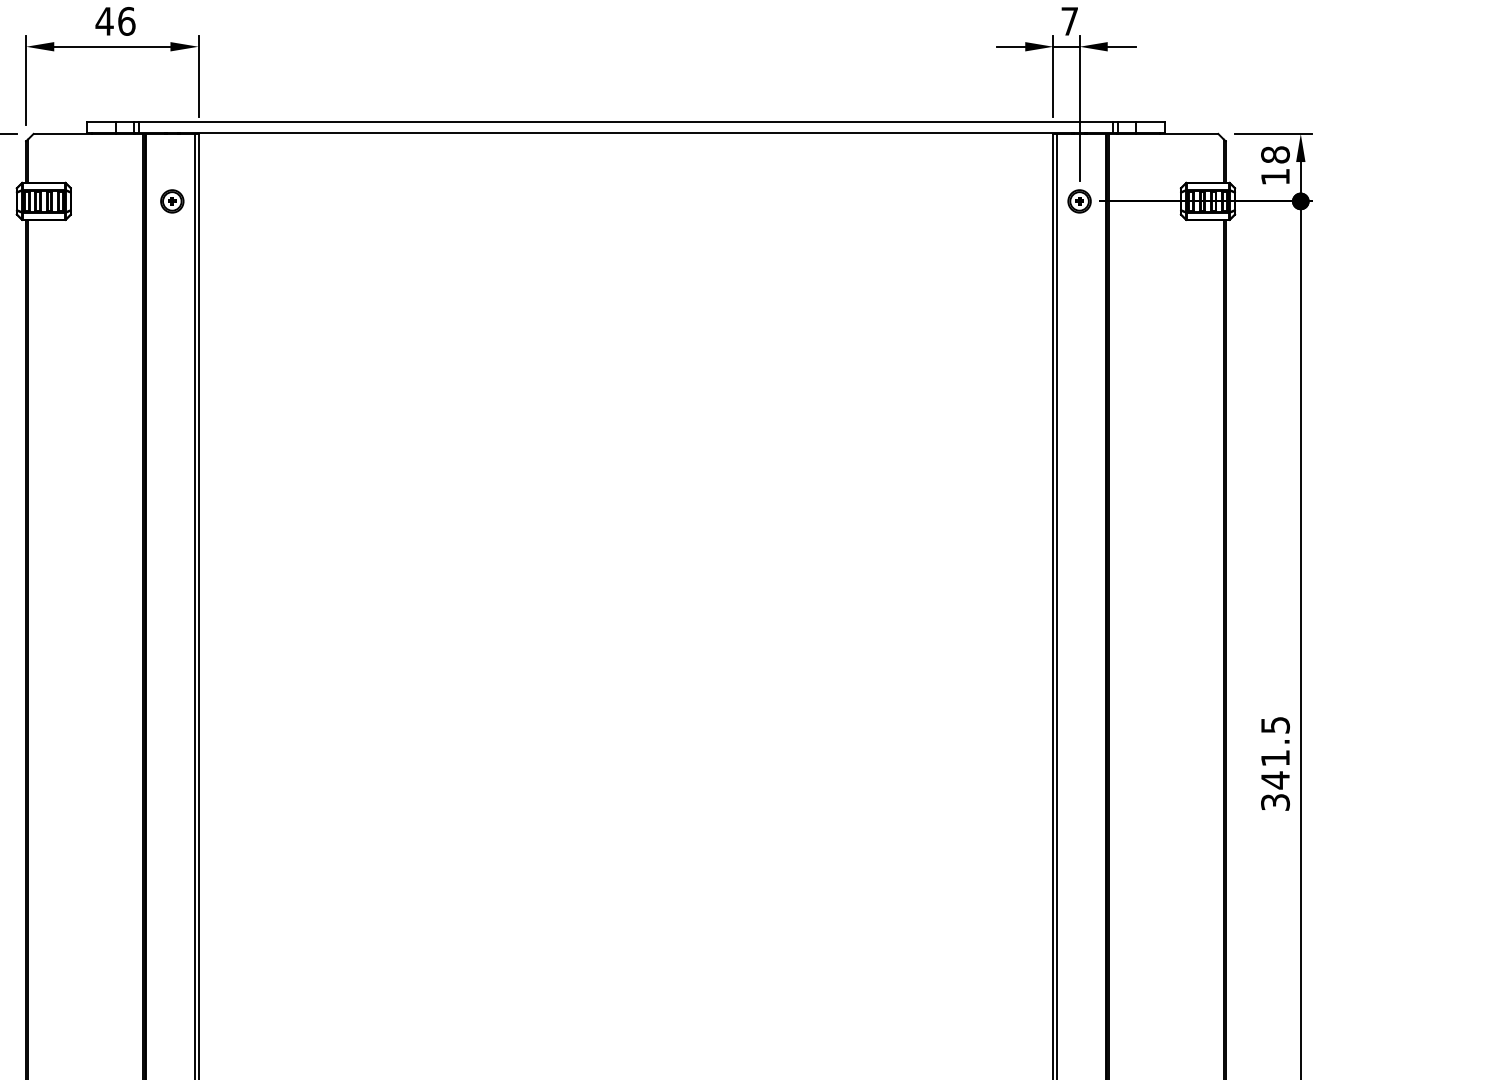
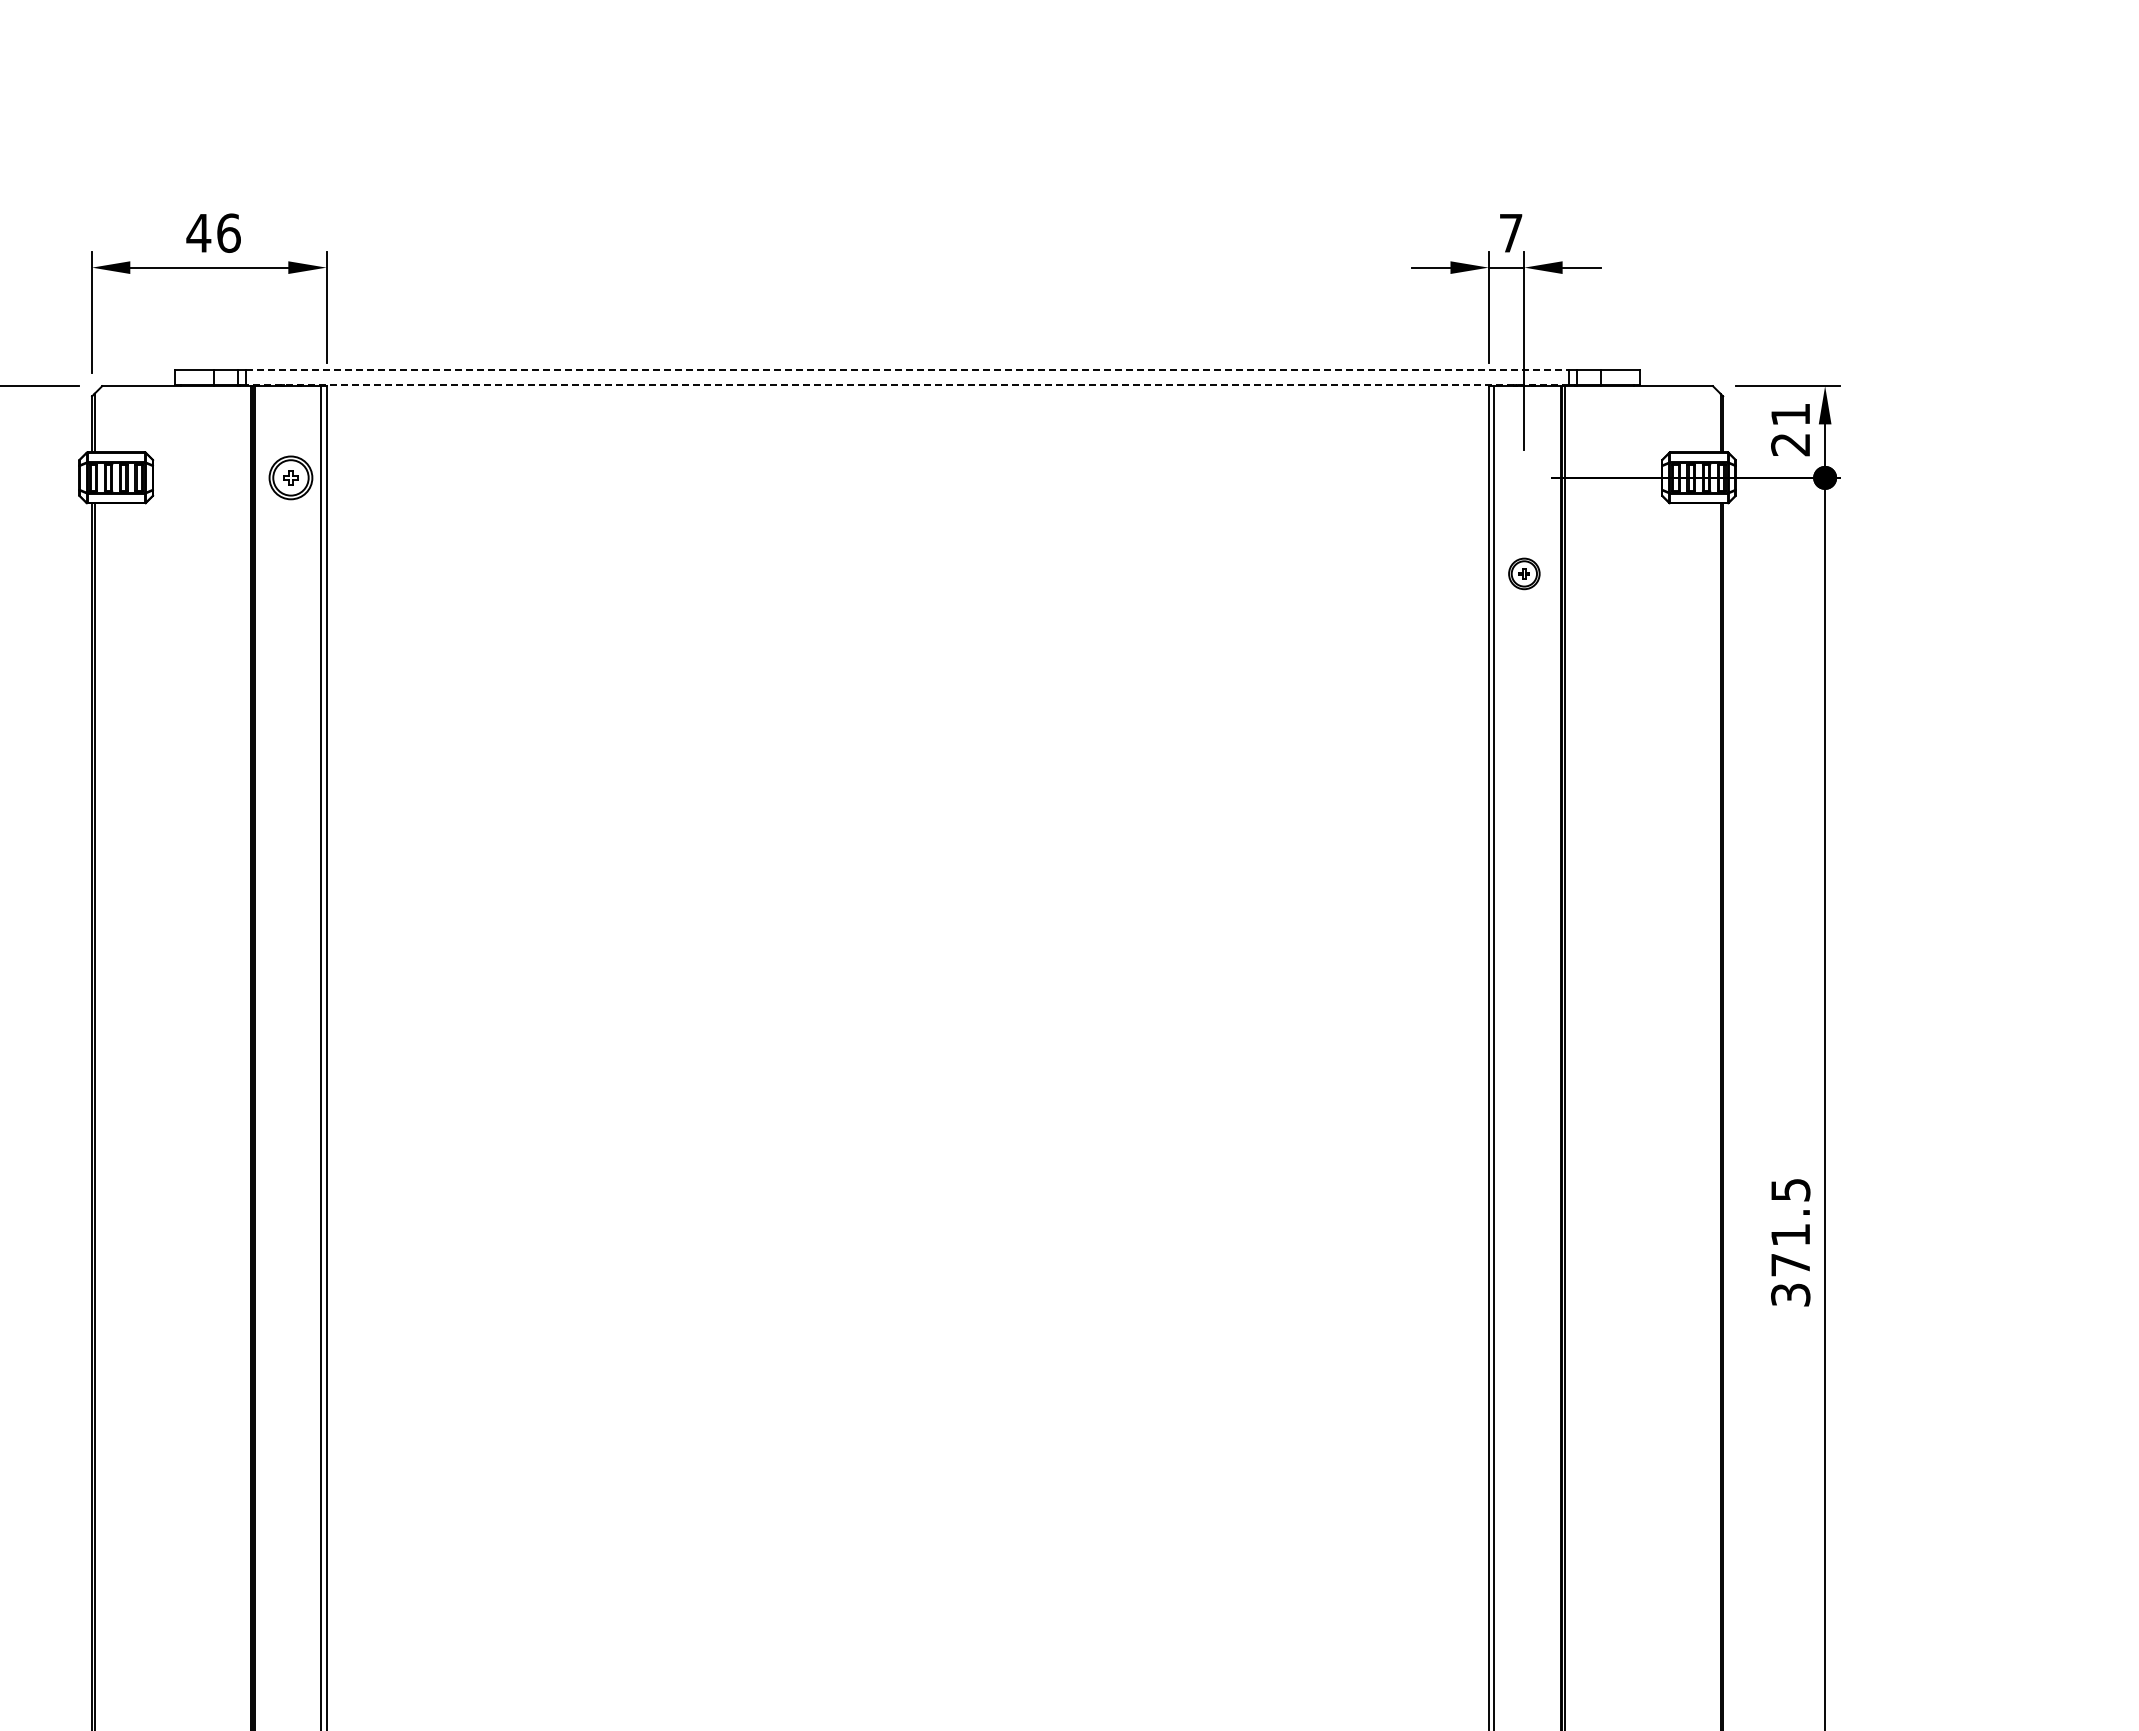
line: (625, 121) -> (907, 369), solid -> dashed
line: (625, 132) -> (907, 384), solid -> dashed
text: (1275, 165) -> (1790, 429), 18 -> 21
part: (172, 201) -> (290, 477), size x1.4
part: (1079, 201) -> (1524, 573), moved
text: (1275, 779) -> (1790, 1264), 341.5 -> 371.5

